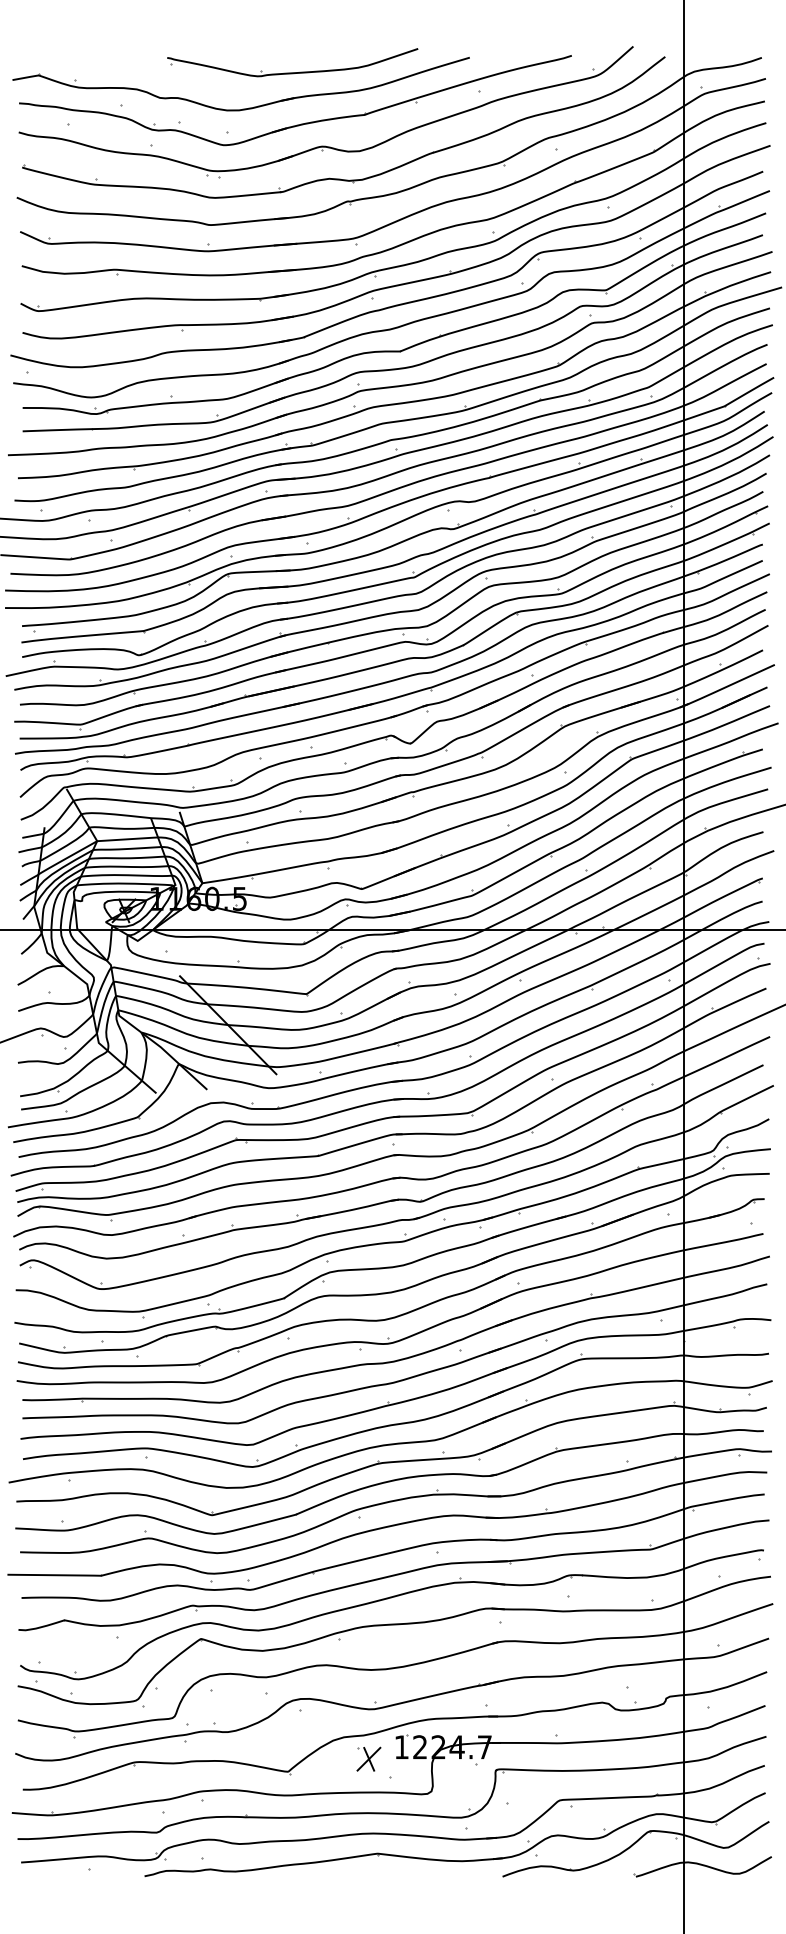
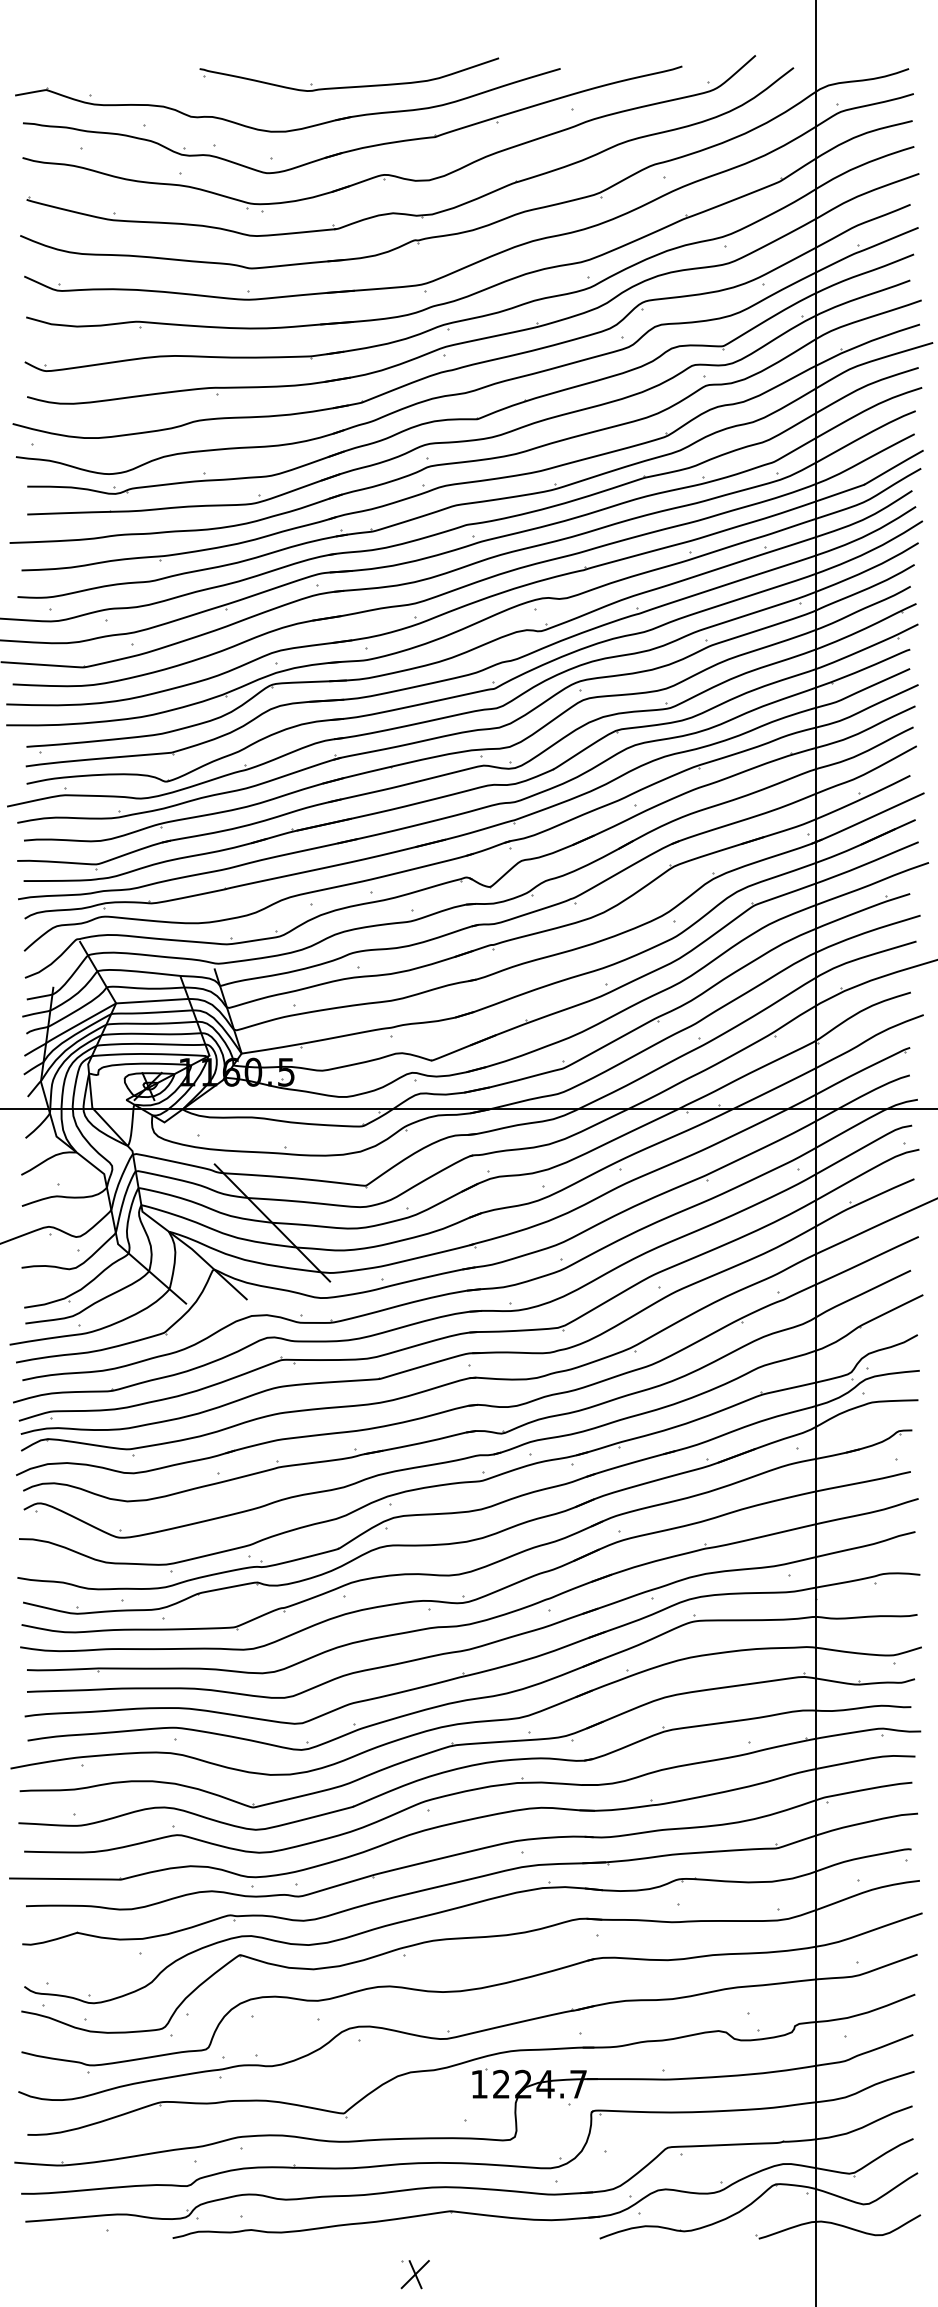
part: (368, 1759) -> (414, 2274), moved

